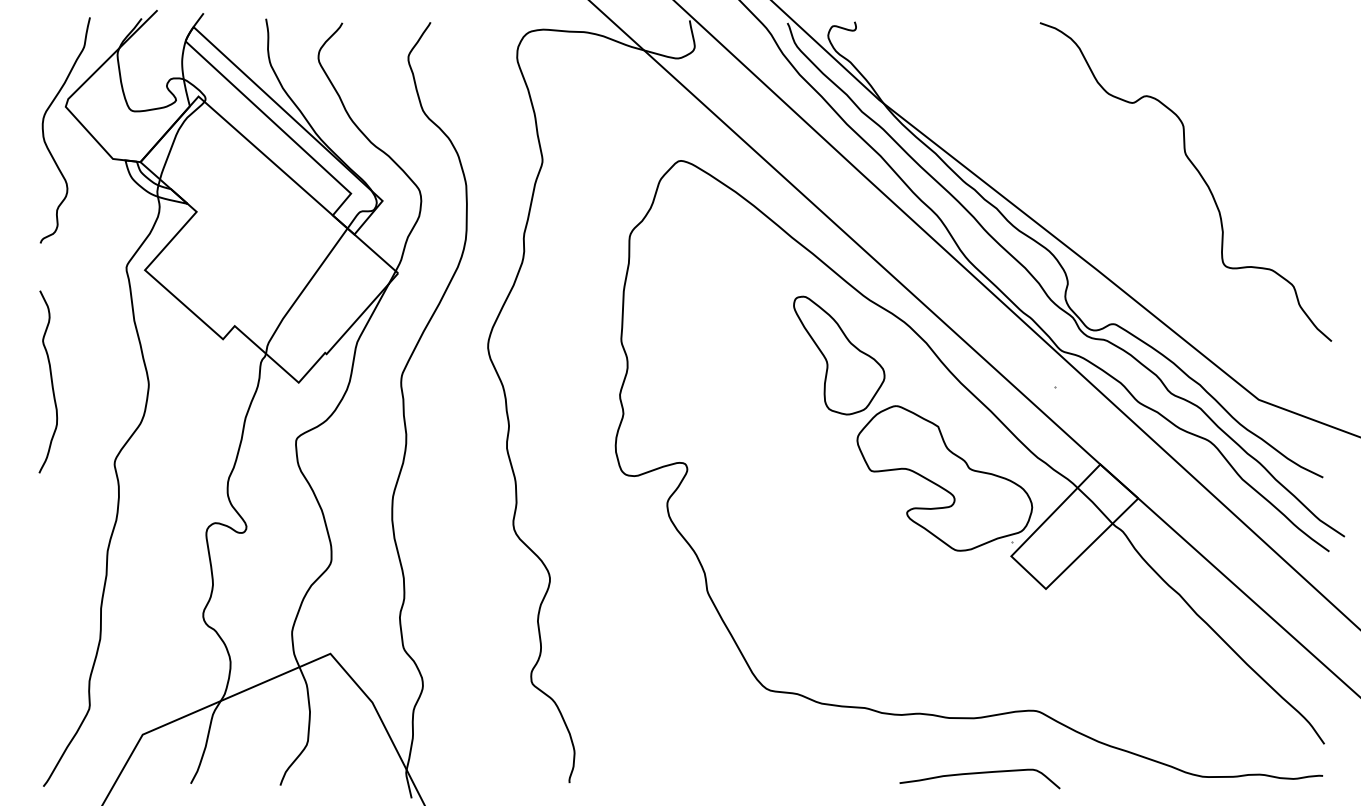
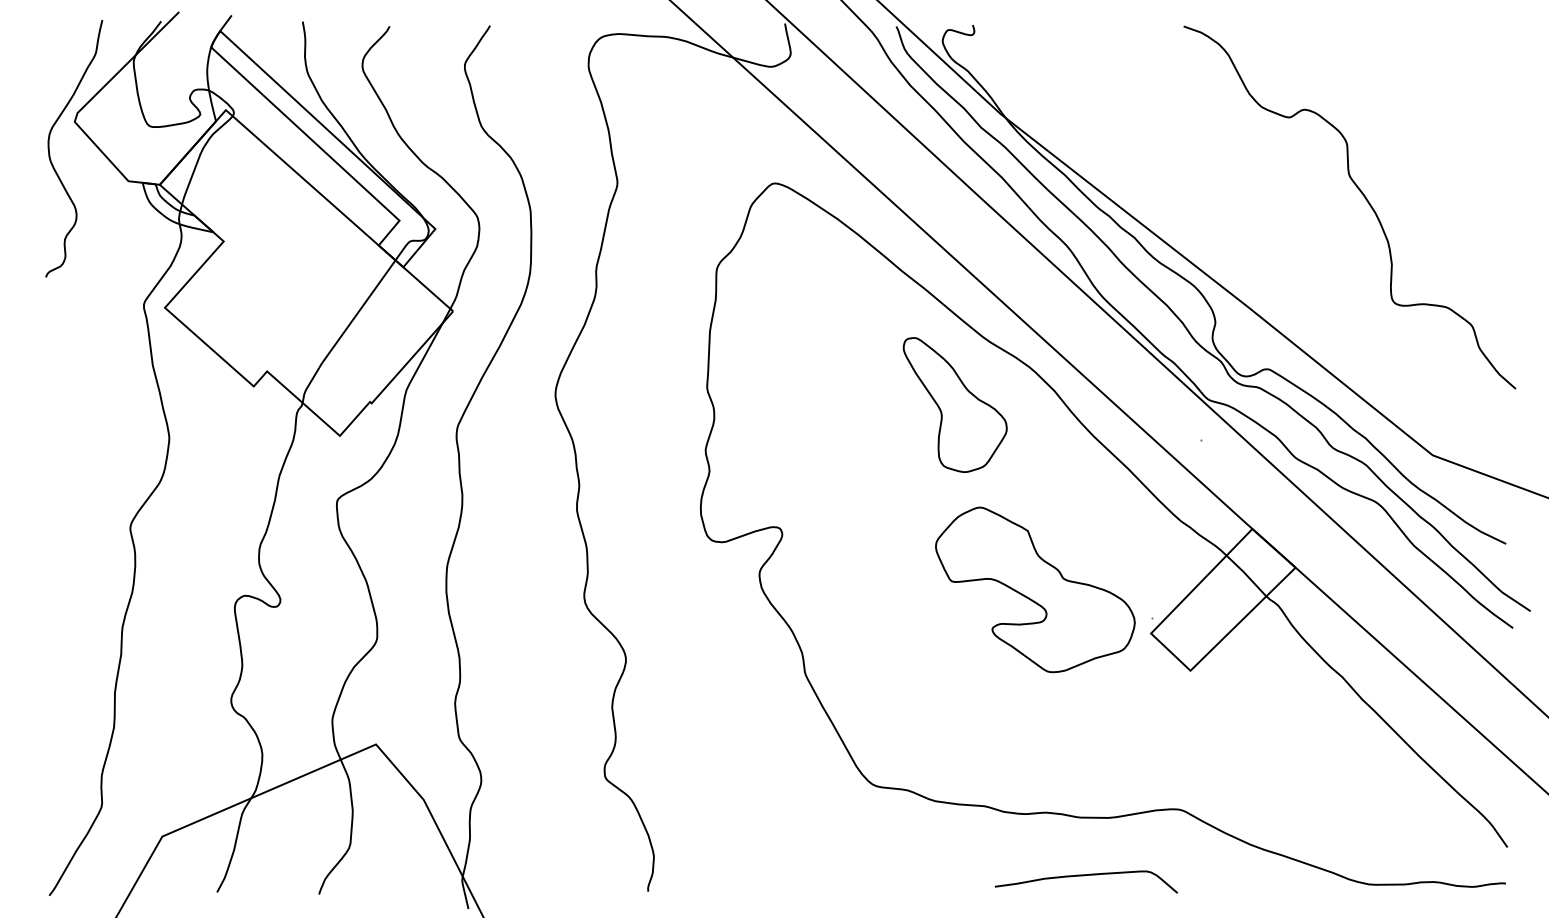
curve: (51, 382) -> (58, 435), removed
part: (944, 478) -> (1035, 589), moved
curve: (978, 774) -> (1084, 876), moved

